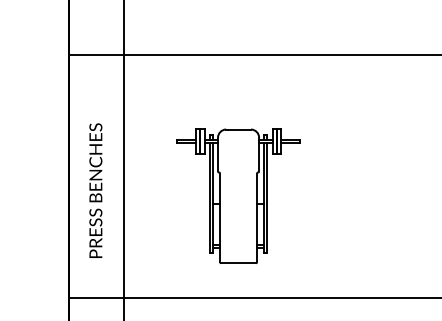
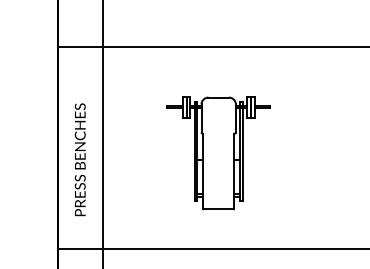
part: (238, 196) -> (218, 153), moved

